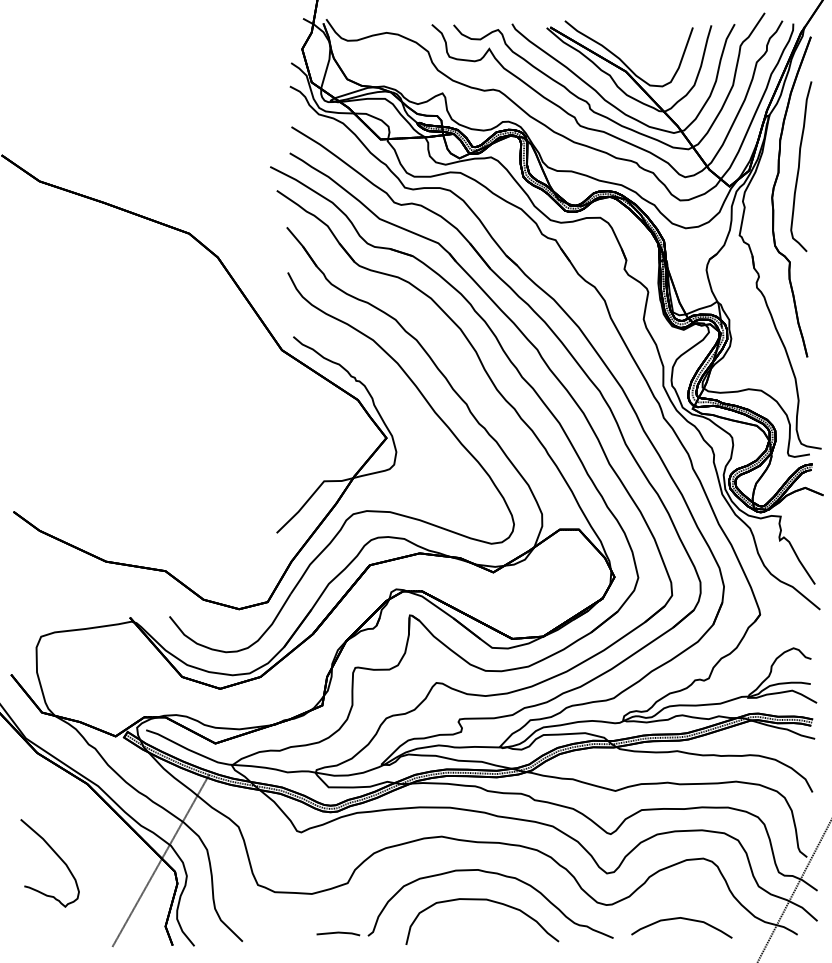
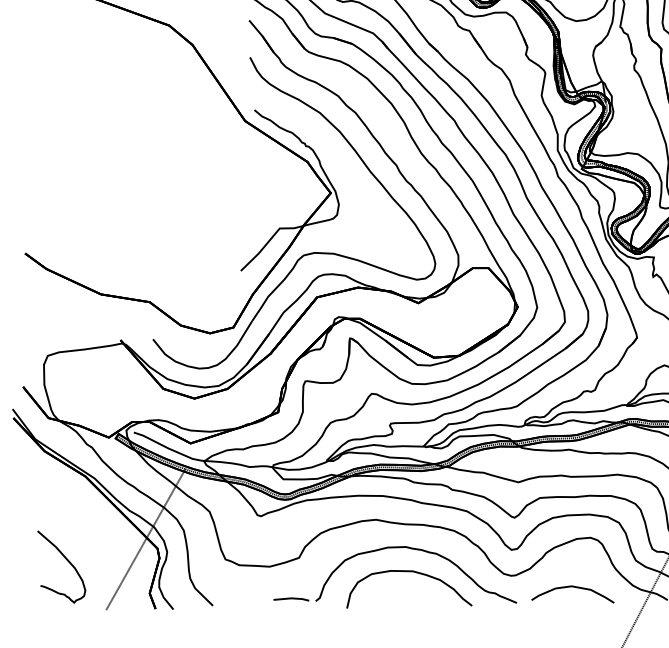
part: (56, 855) -> (66, 560), moved

